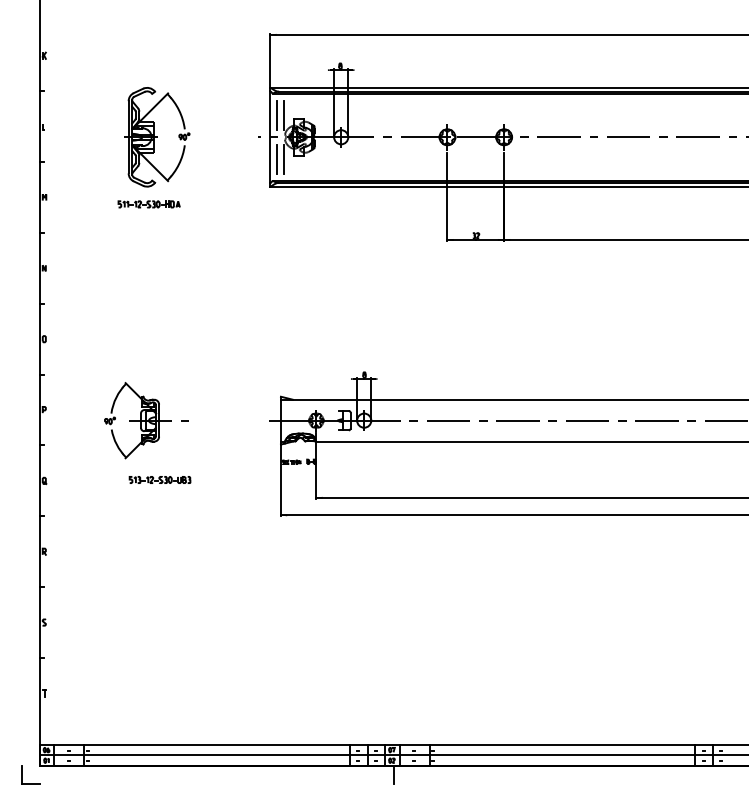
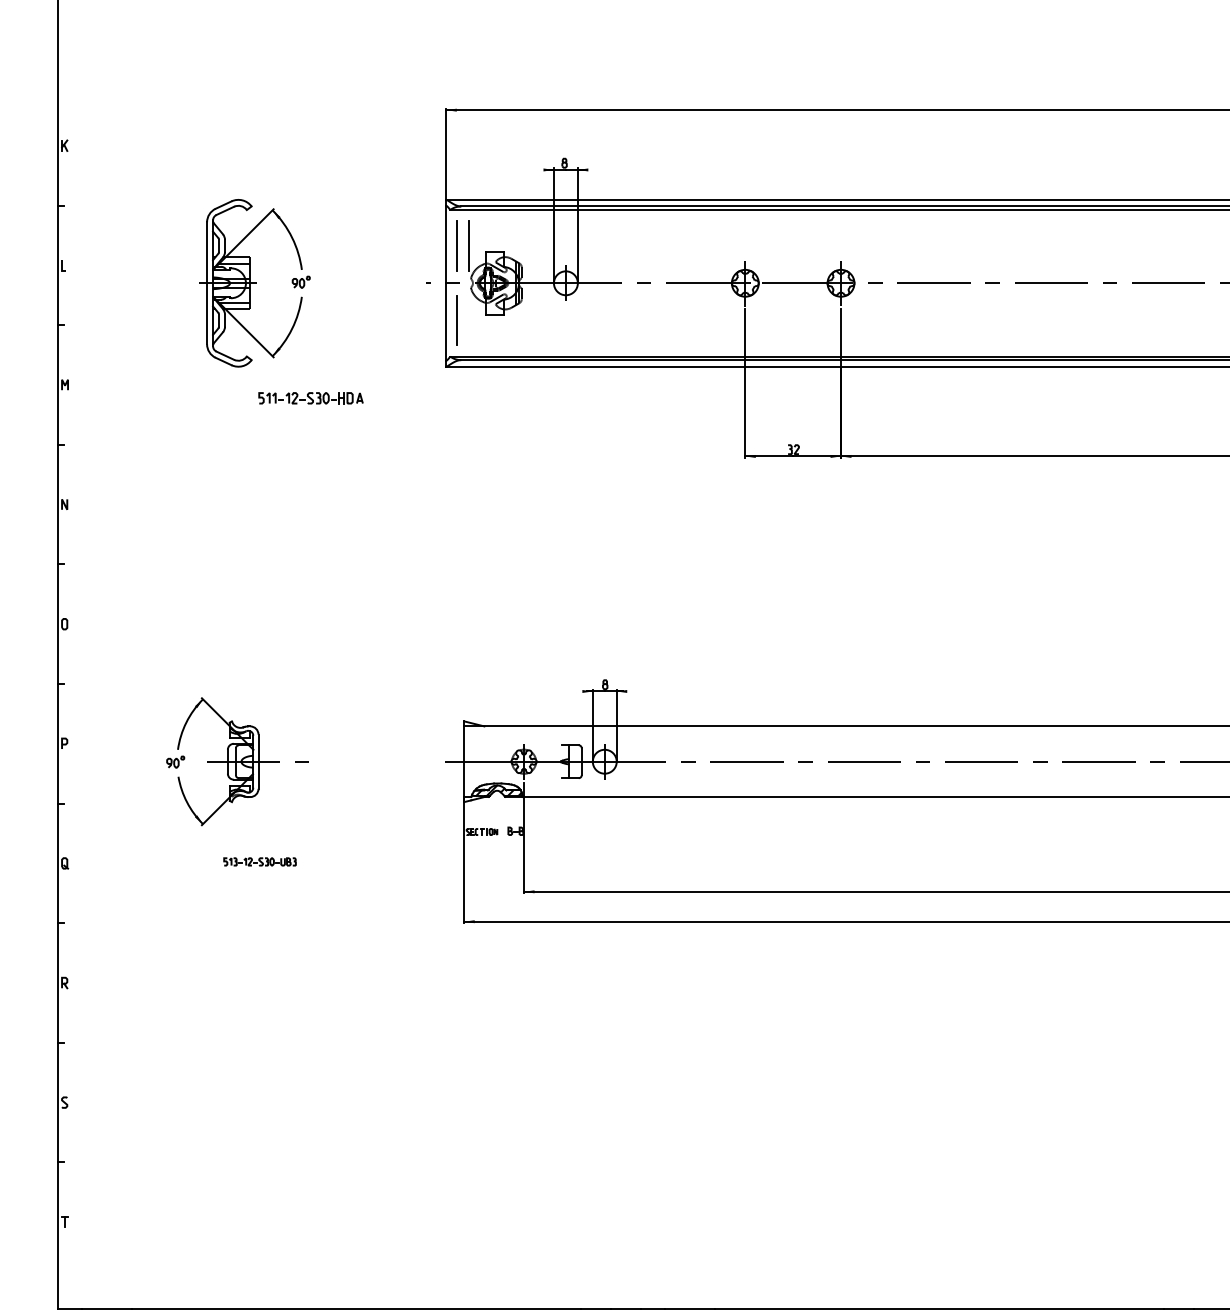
line: (283, 159) -> (468, 320), removed
part: (148, 204) -> (309, 398), moved
part: (159, 479) -> (259, 861), size x0.7

